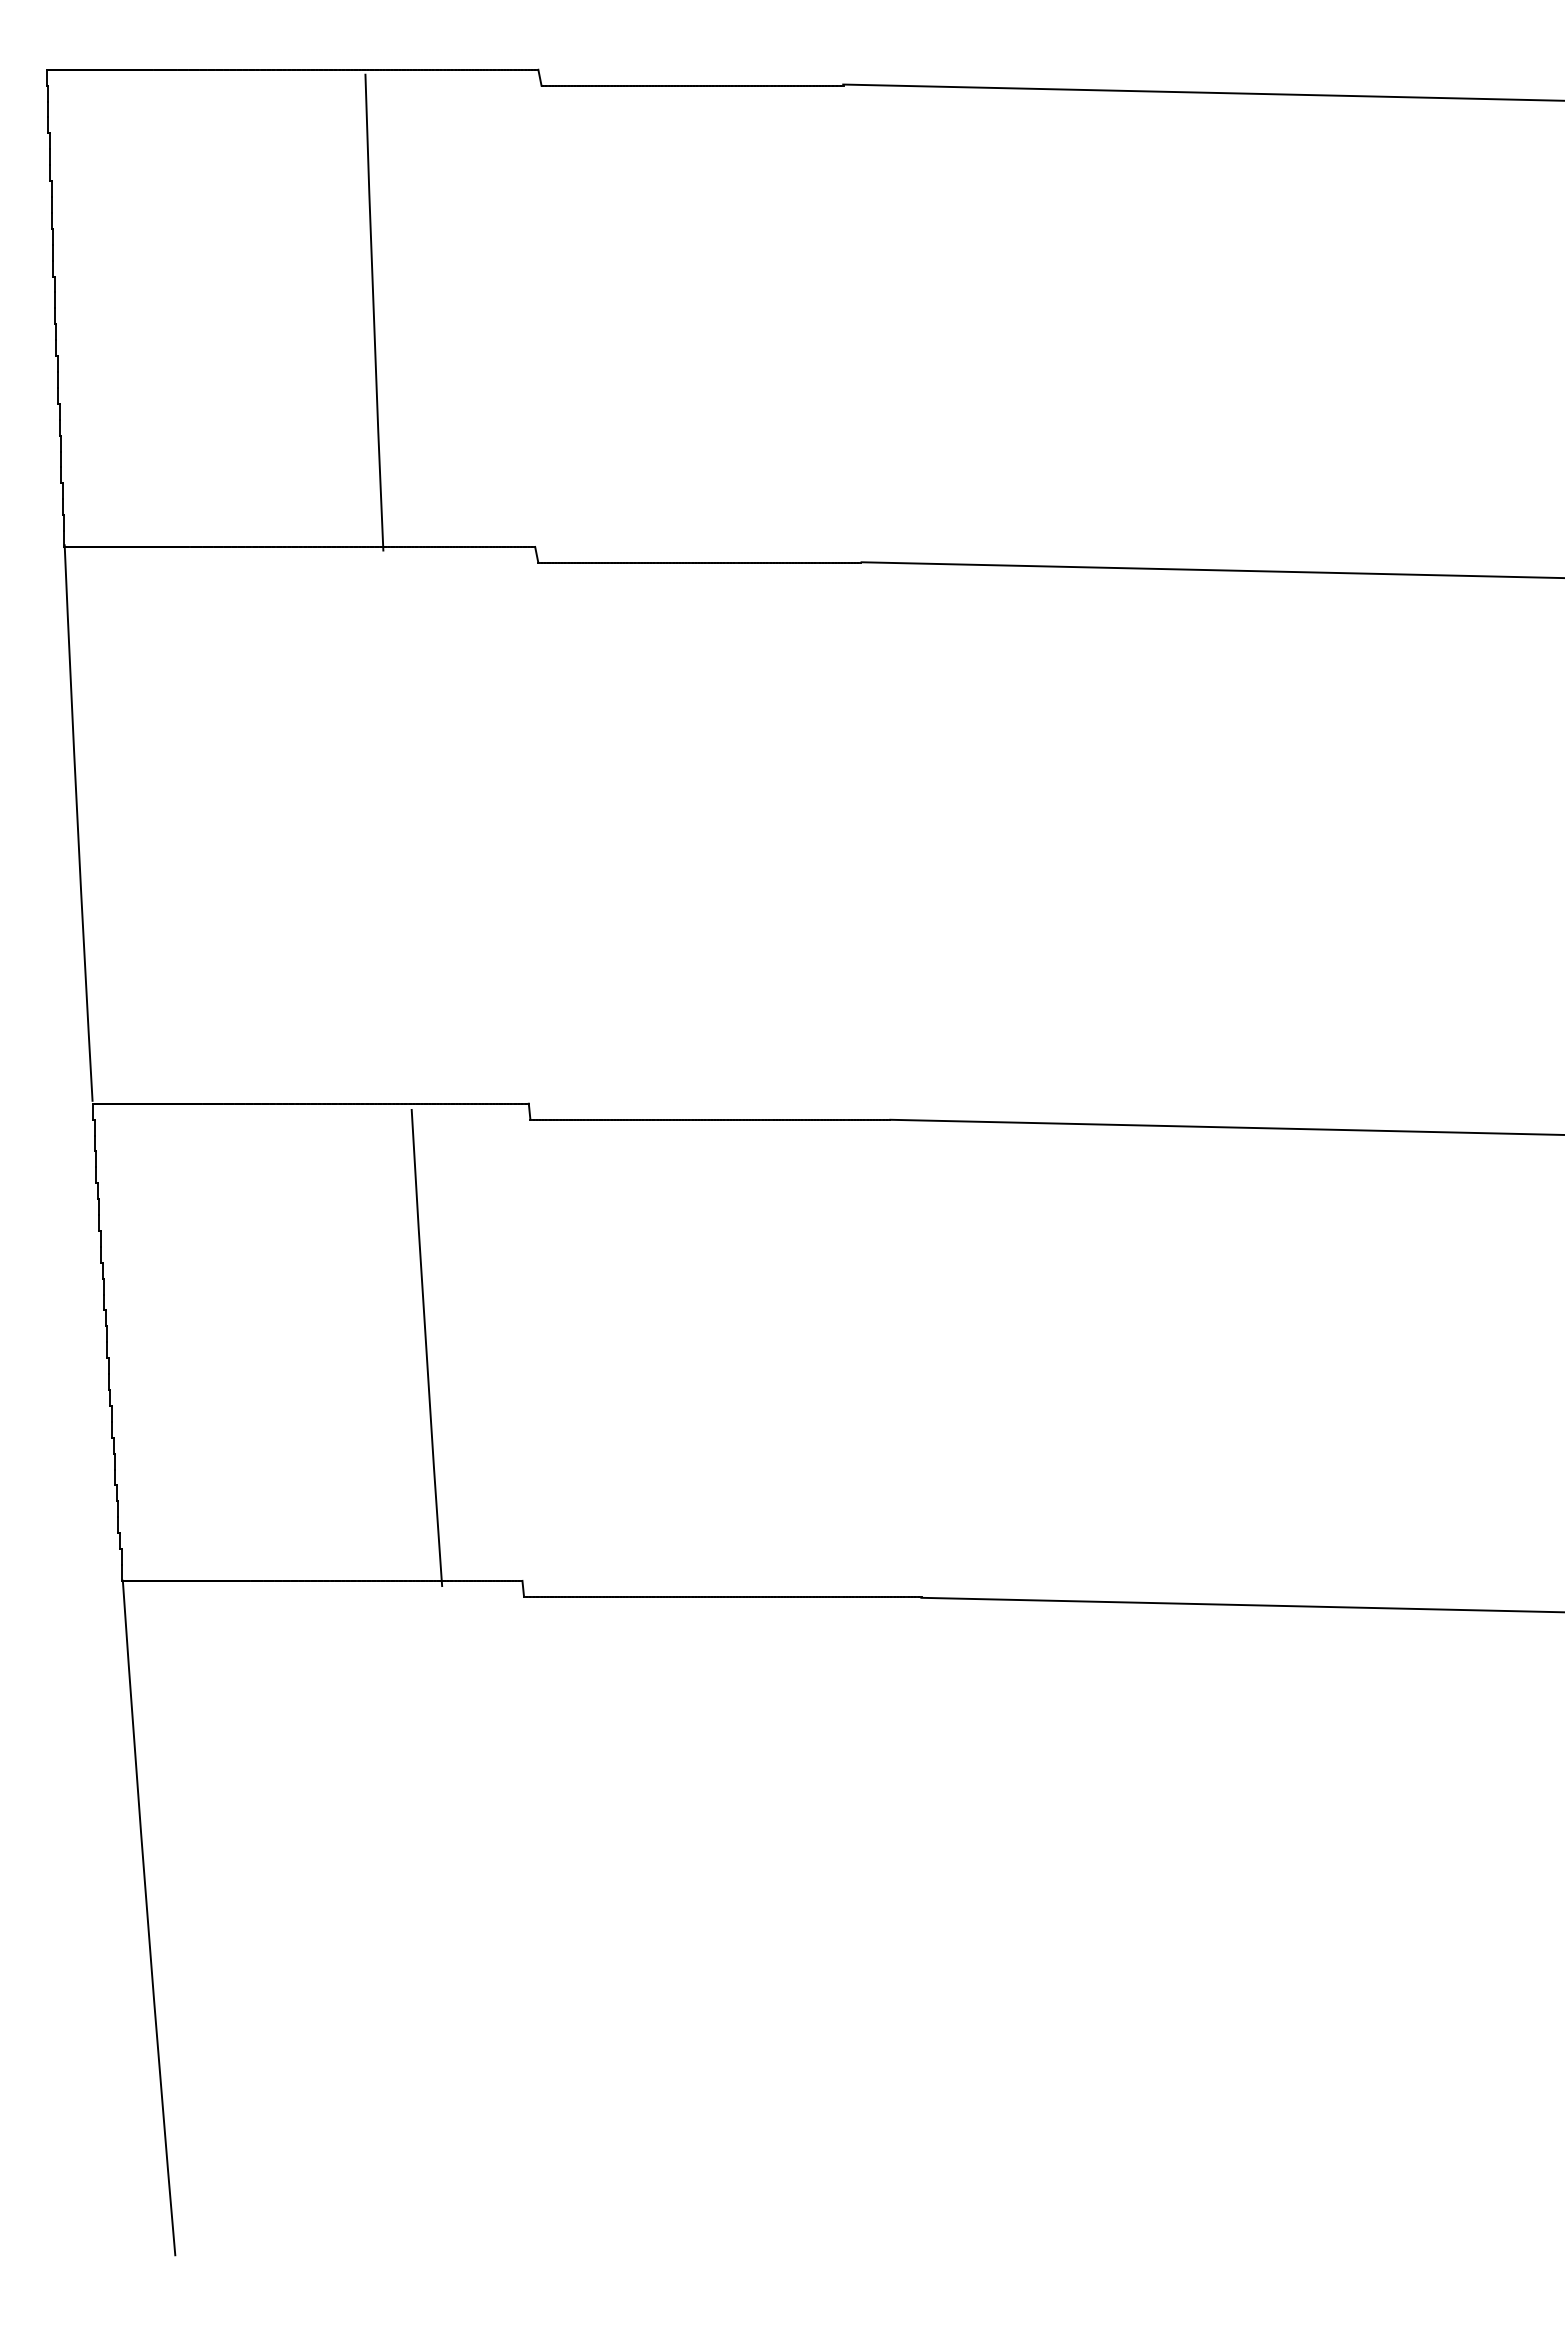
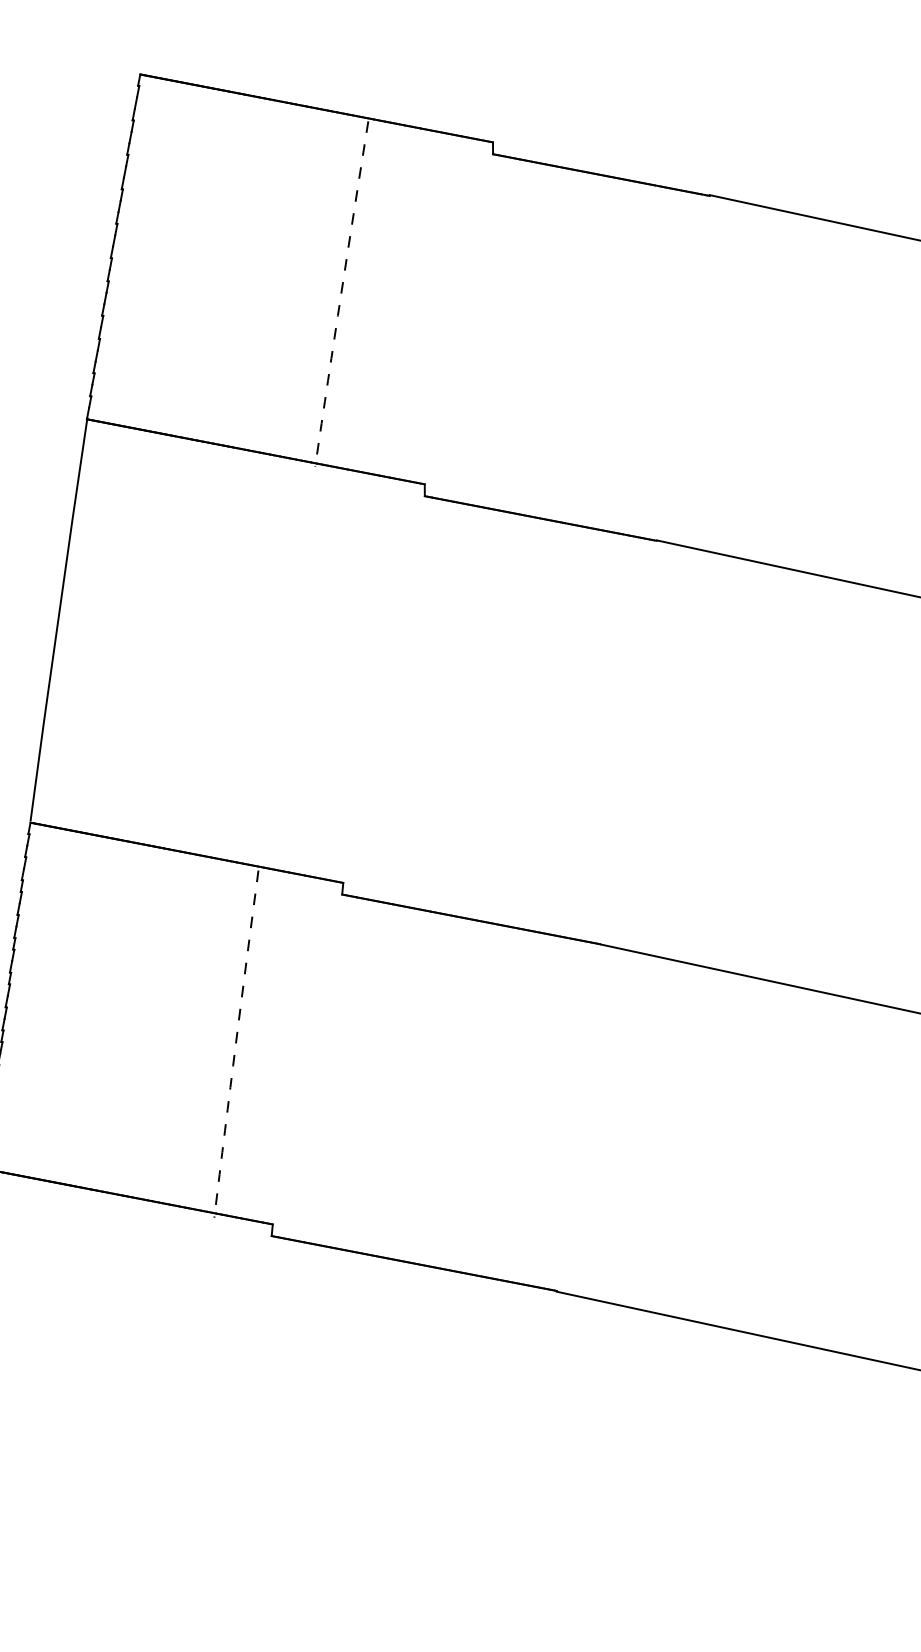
arc: (373, 312) -> (341, 293), solid -> dashed
arc: (426, 1348) -> (236, 1044), solid -> dashed

